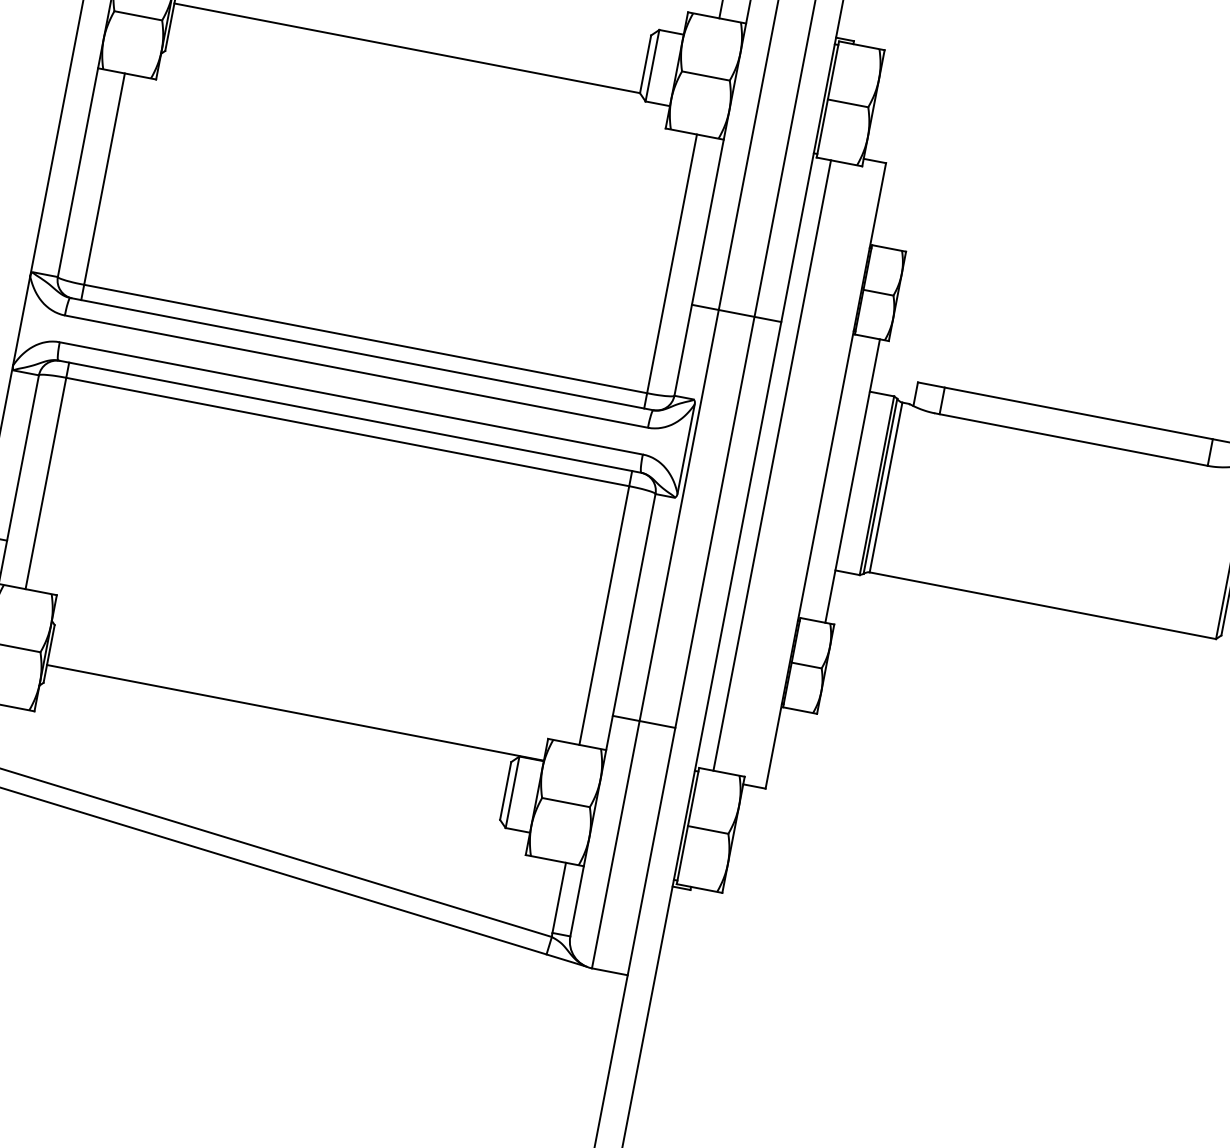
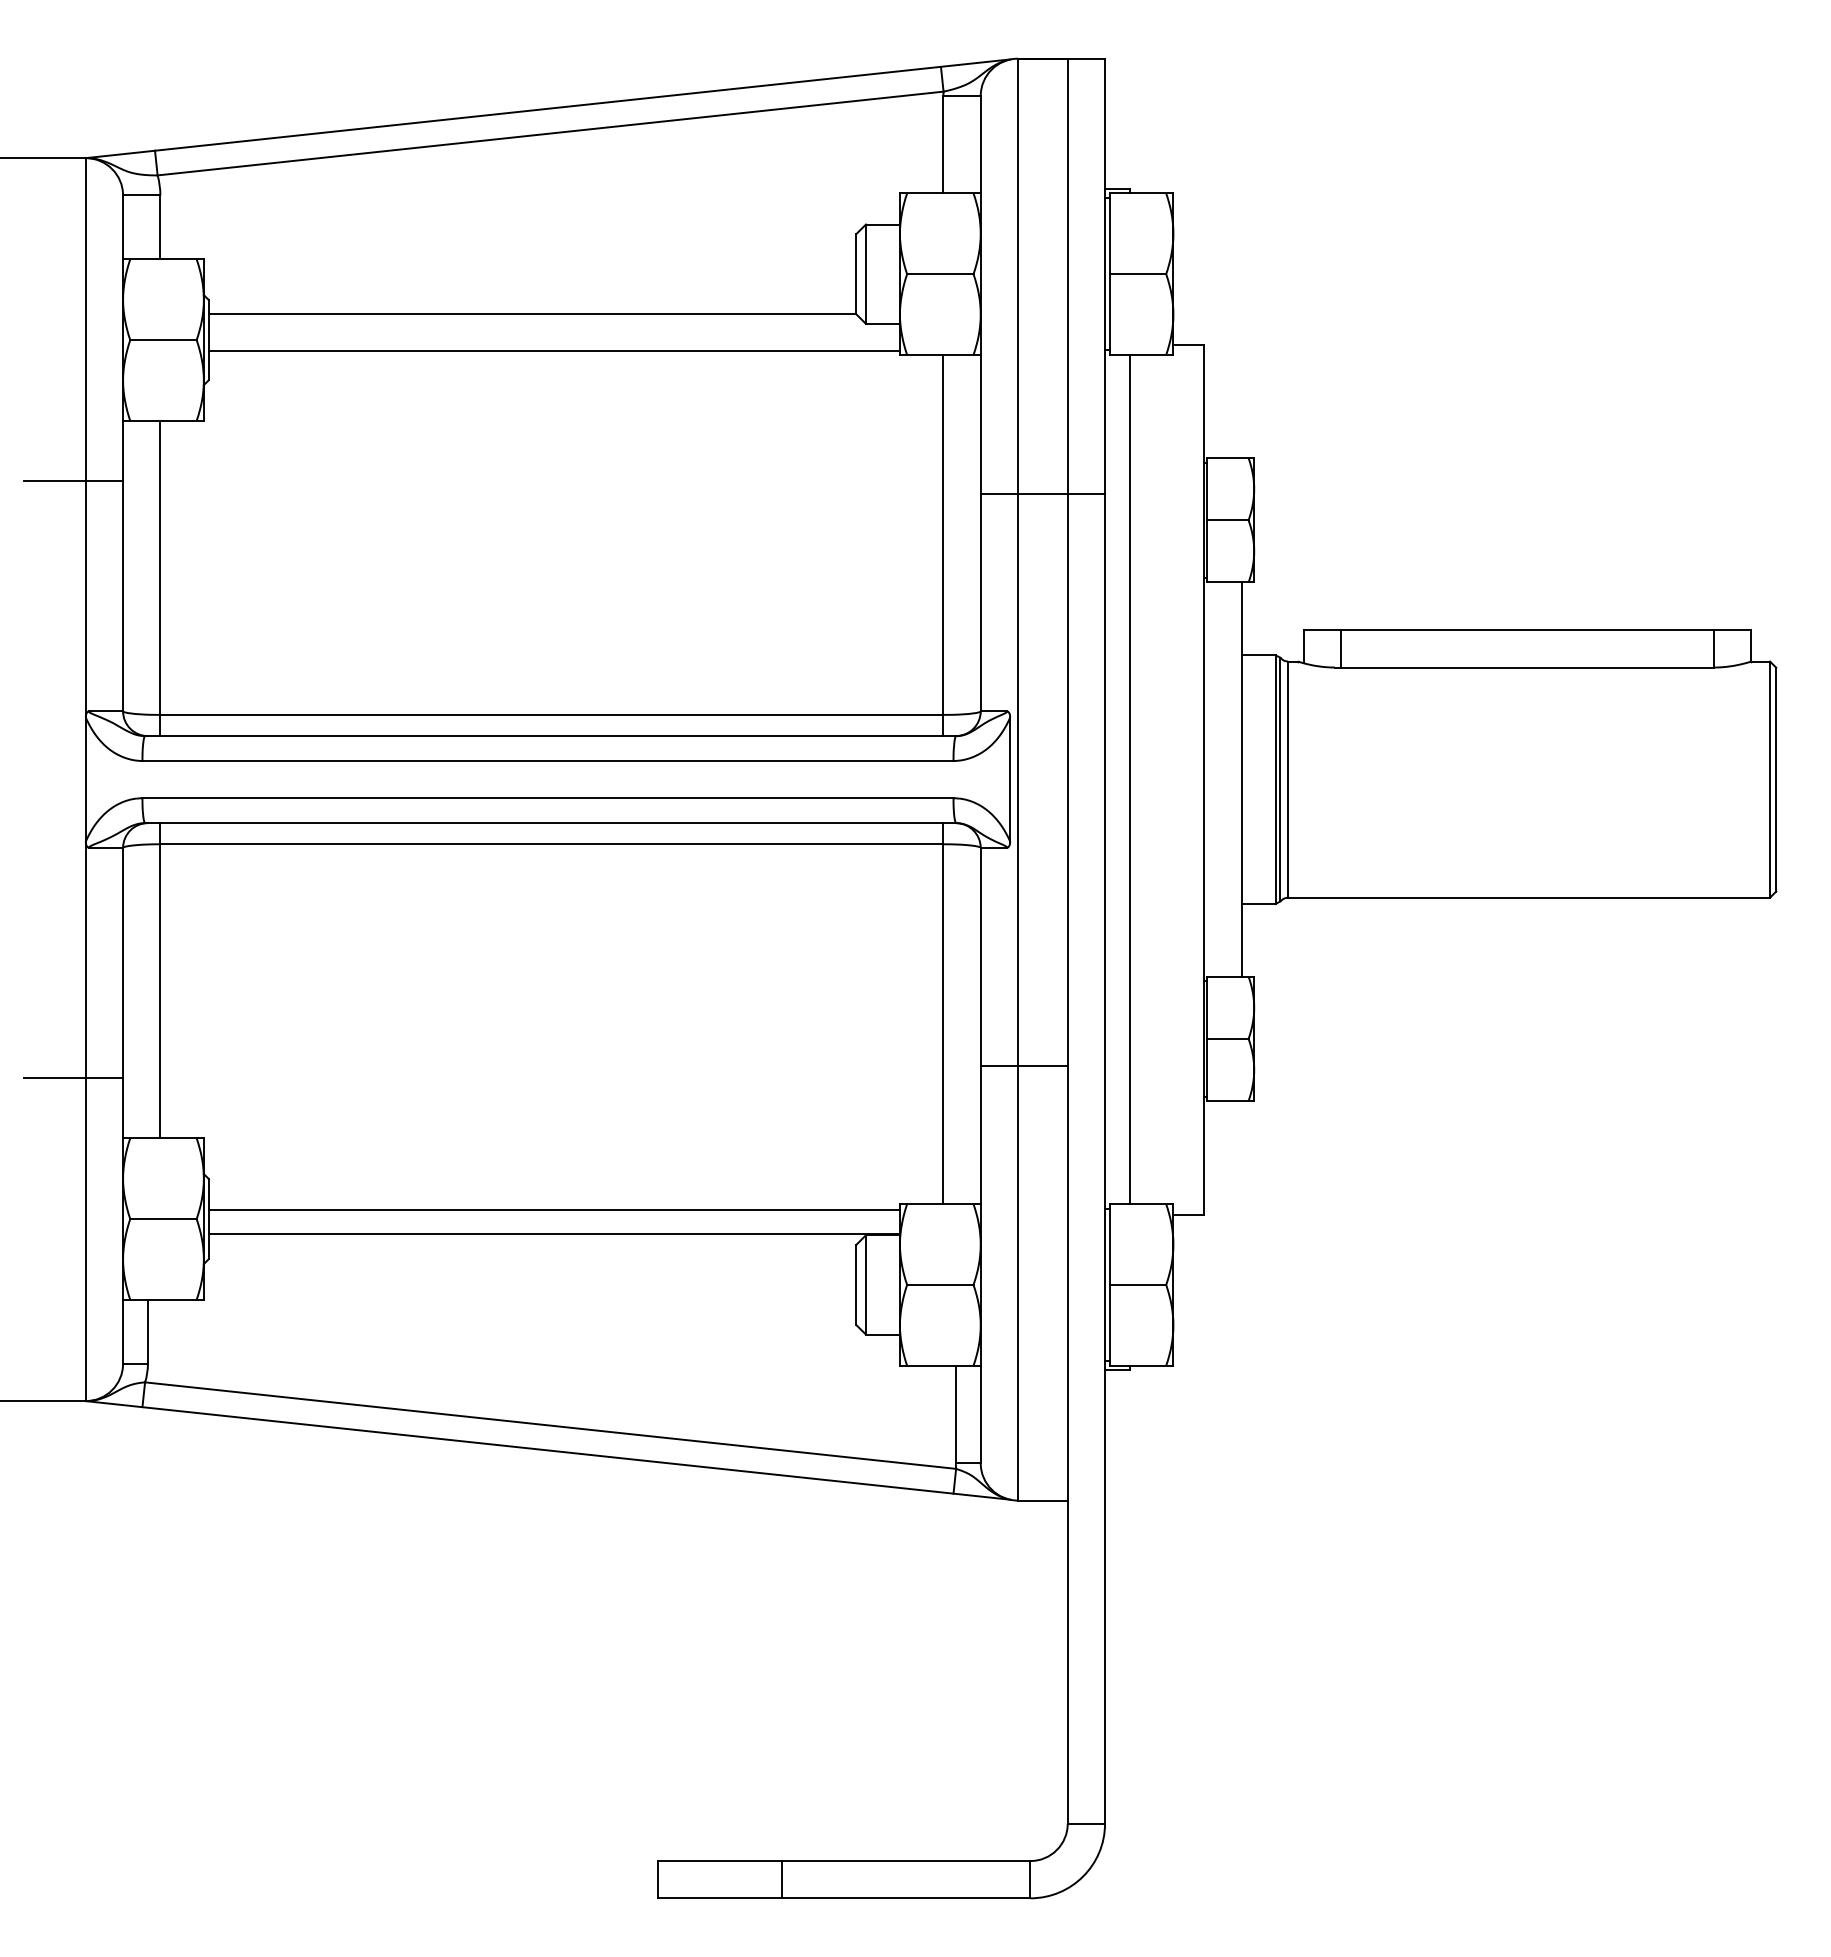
line: (417, 77) -> (553, 350), added
line: (54, 105) -> (73, 481), added
line: (736, 313) -> (1042, 493), moved
line: (298, 694) -> (553, 1209), added
line: (643, 721) -> (1023, 1065), moved

